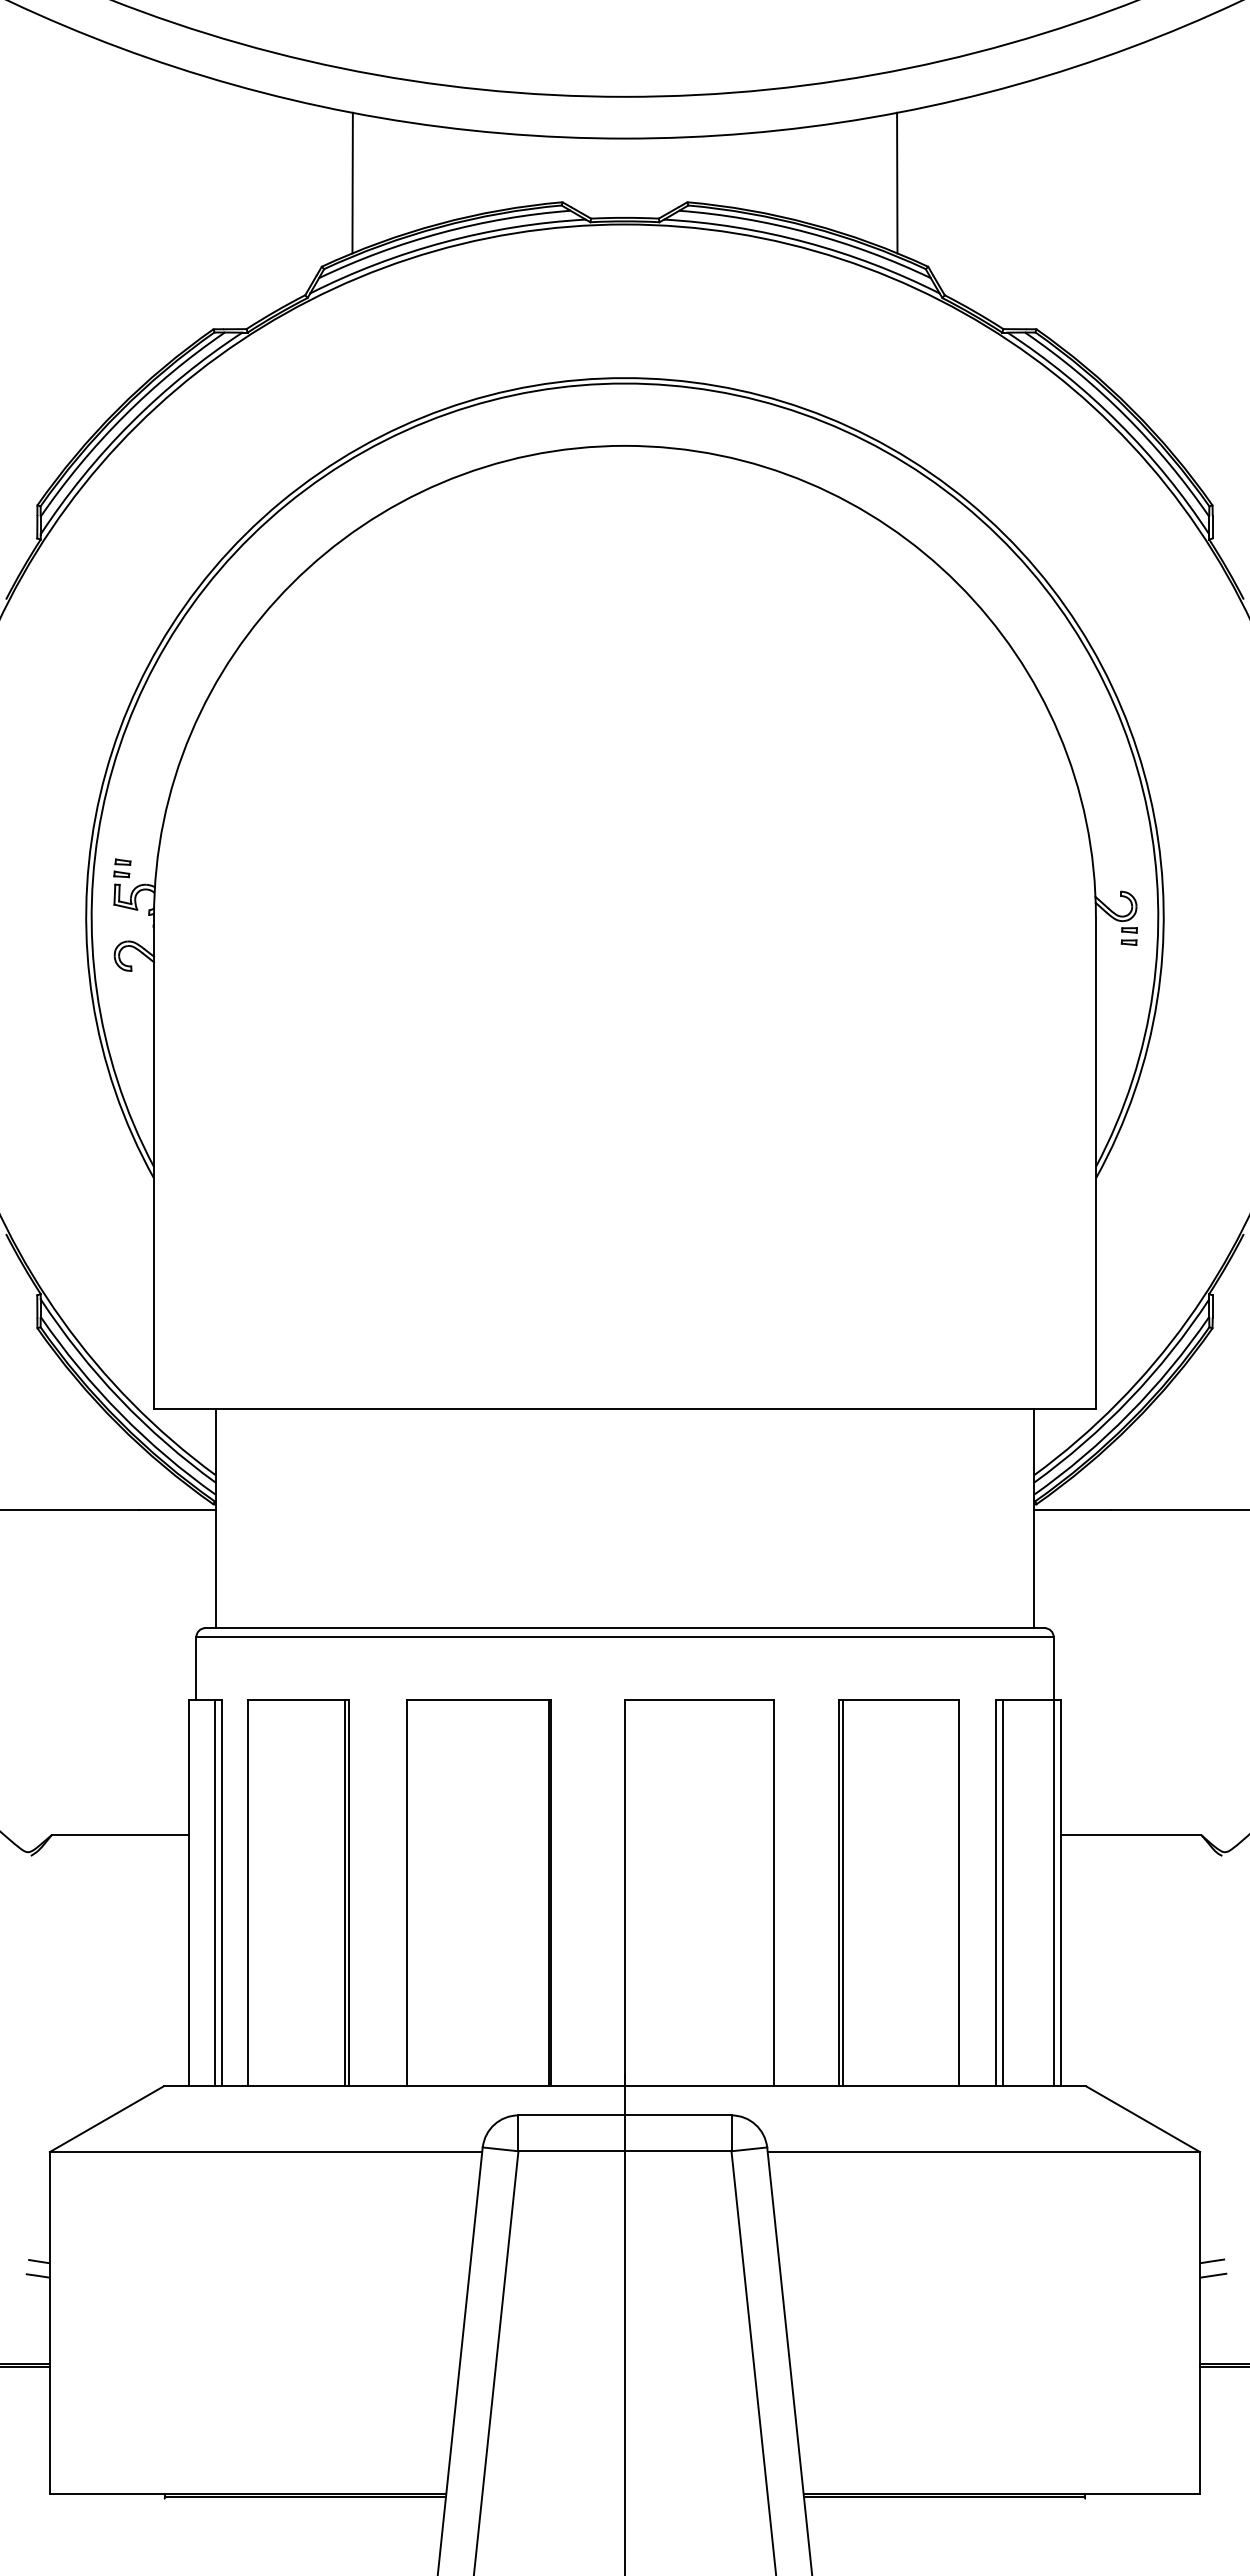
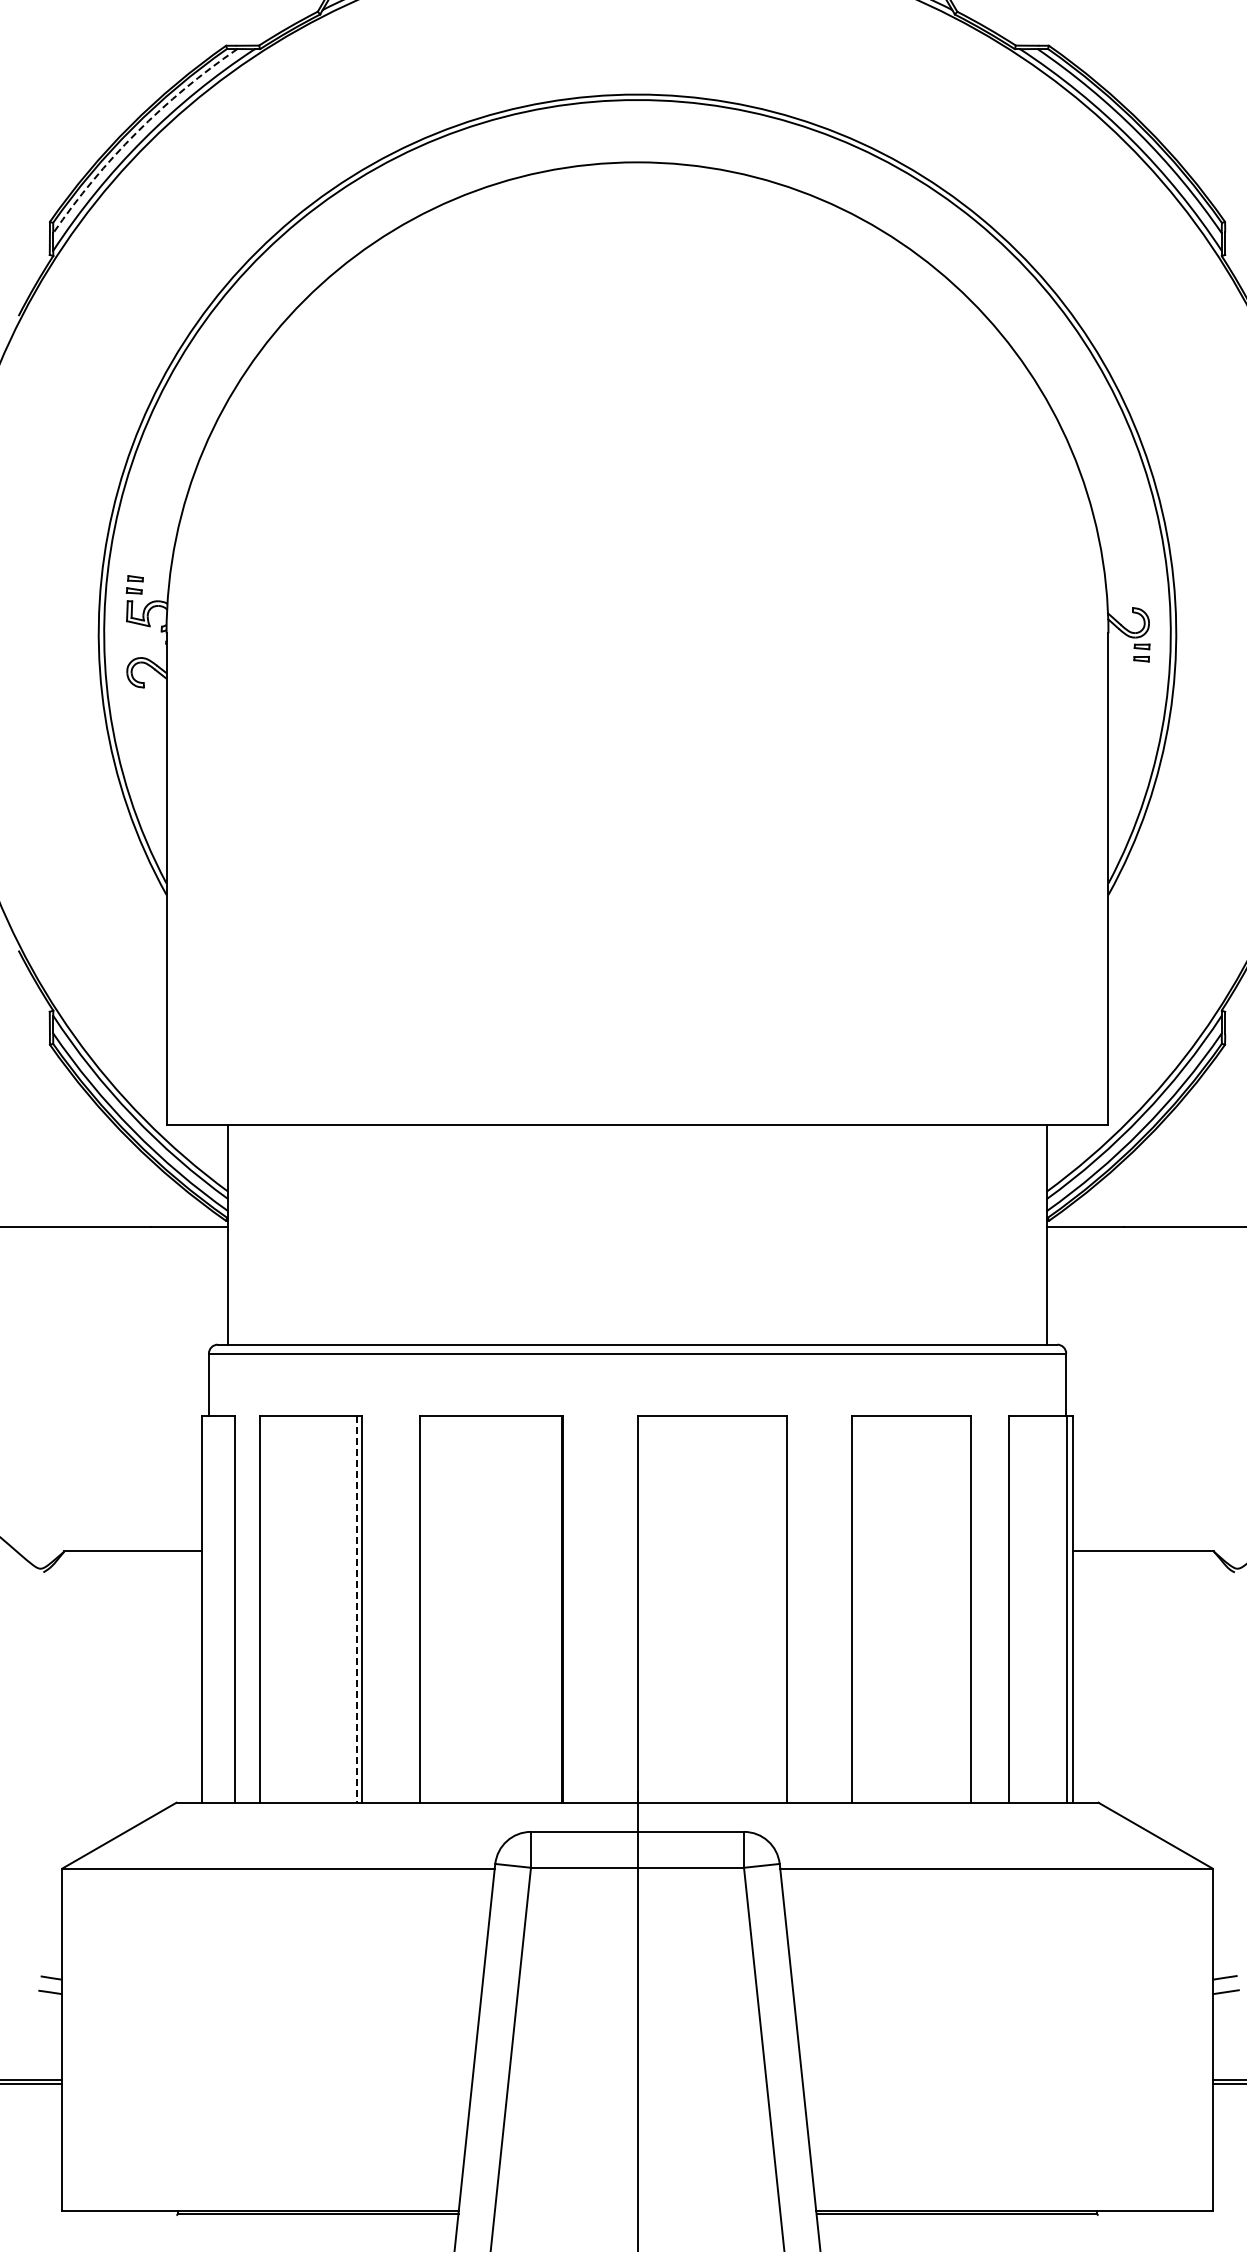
arc: (124, 416) -> (137, 133), solid -> dashed
line: (215, 1892) -> (228, 1609), removed
line: (842, 1892) -> (855, 1609), removed
line: (1002, 1892) -> (1015, 1609), removed
line: (344, 1893) -> (357, 1610), solid -> dashed

